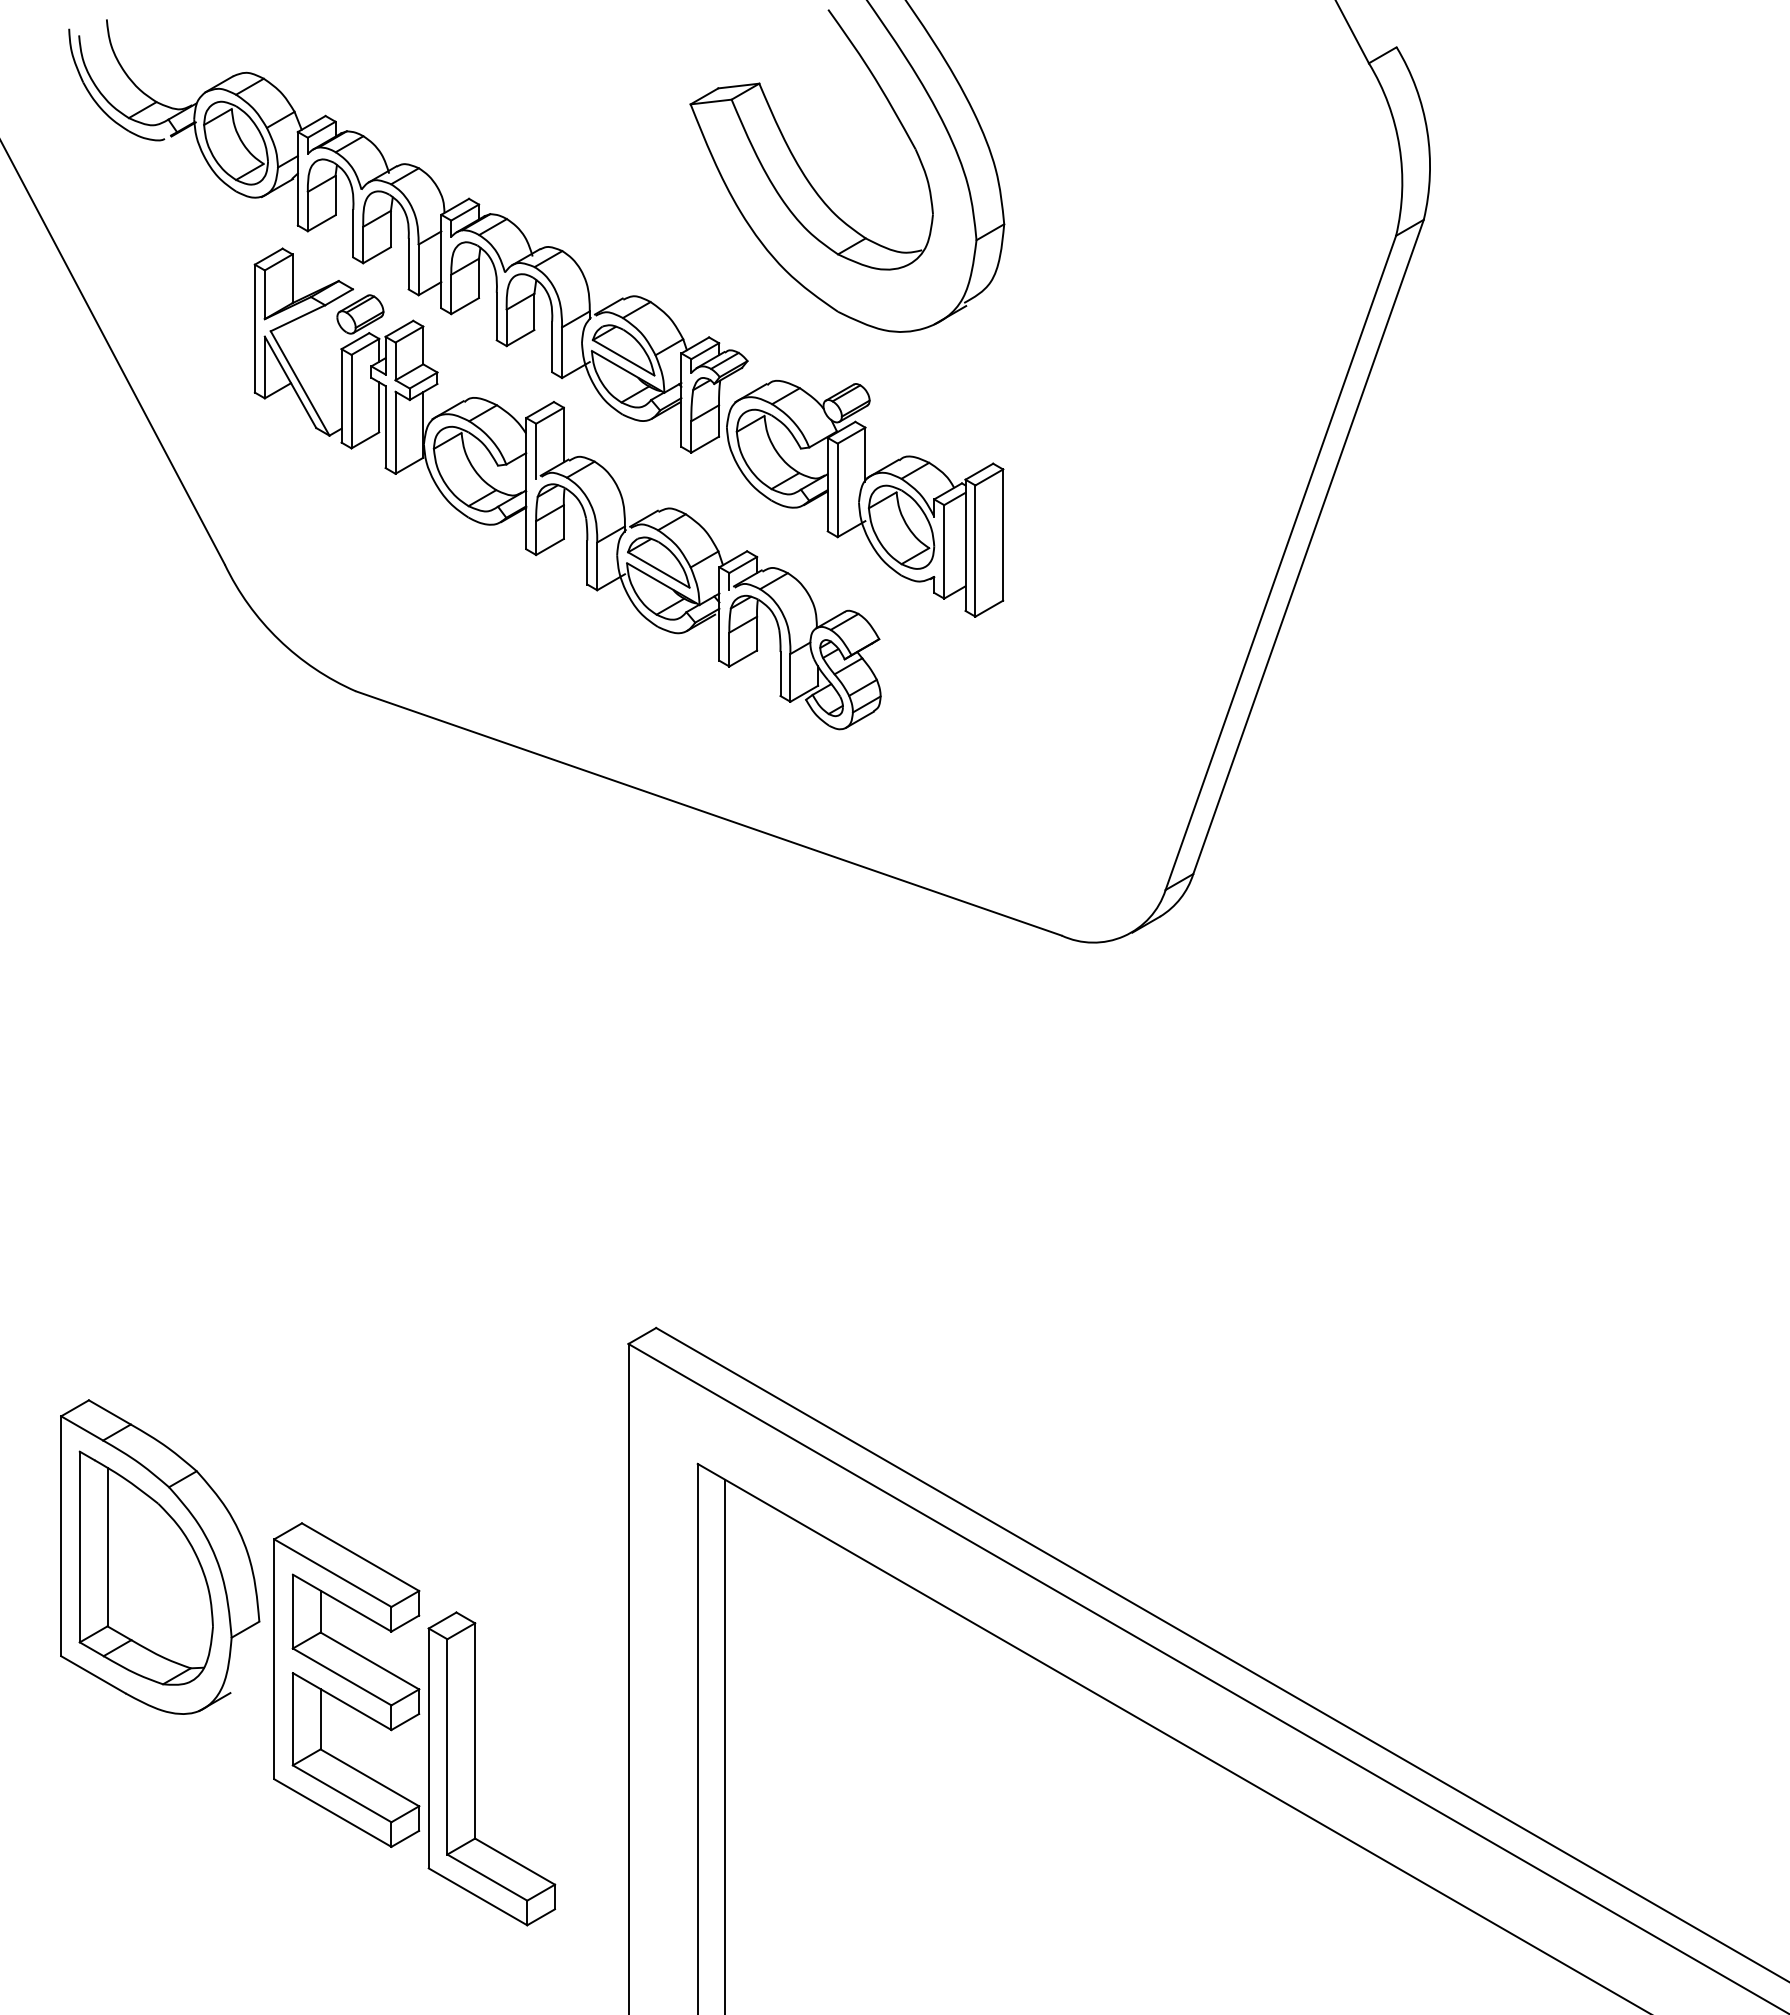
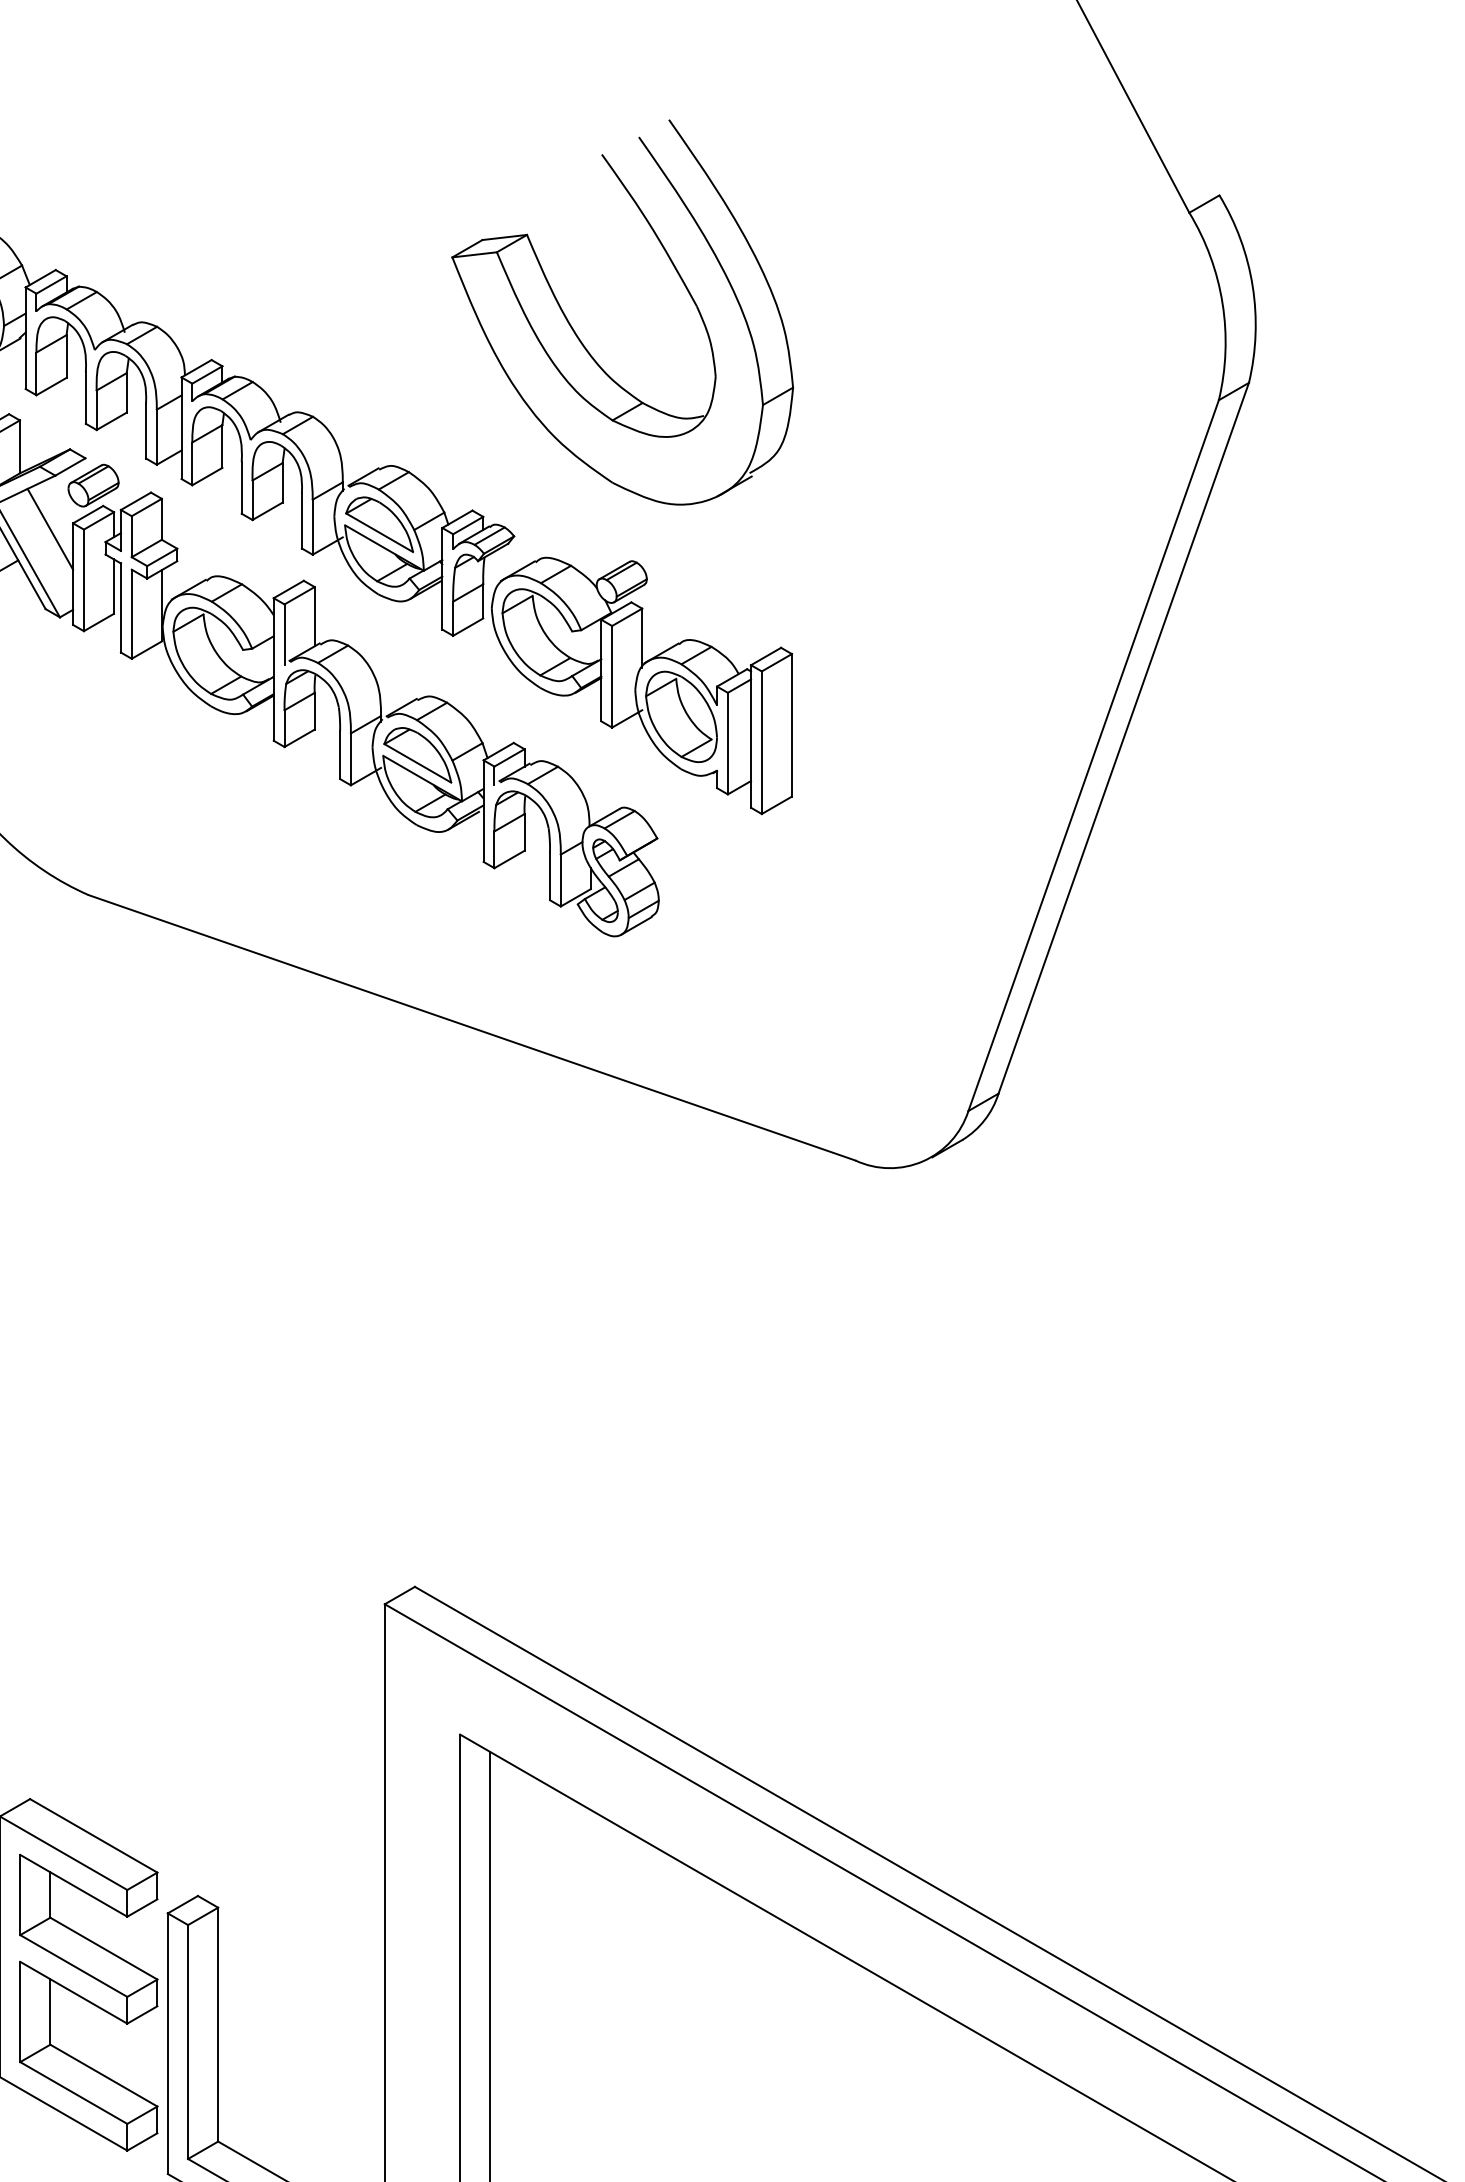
line: (320, 354) -> (50, 529), added

